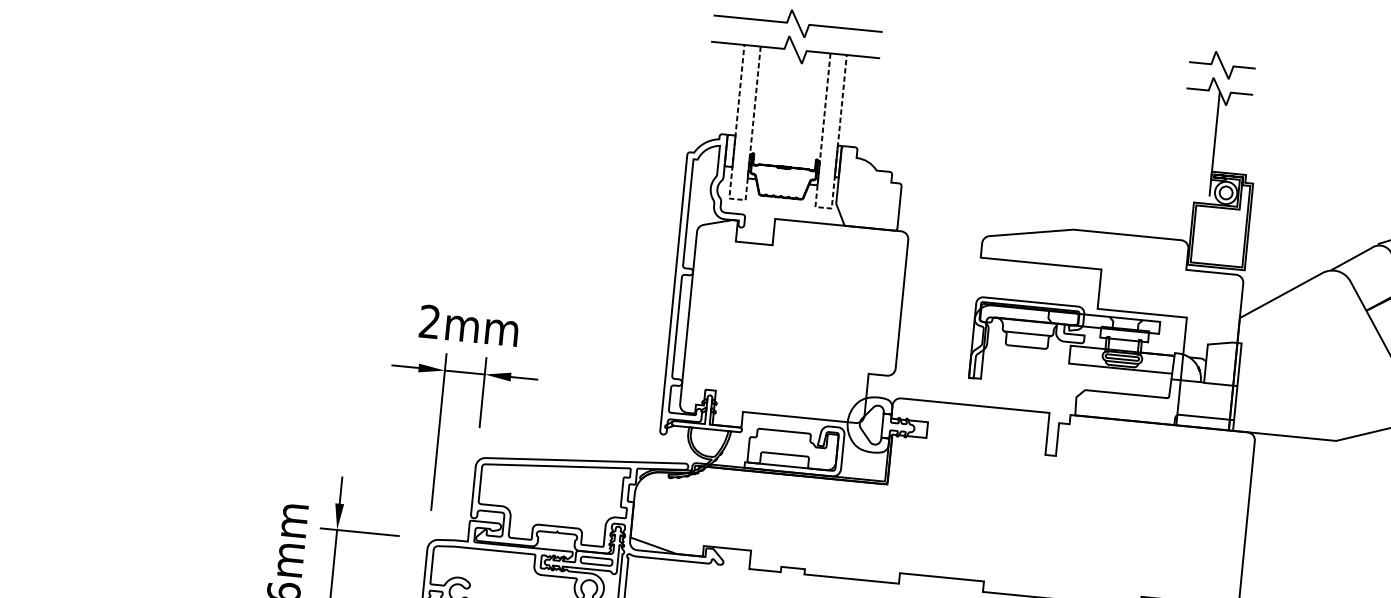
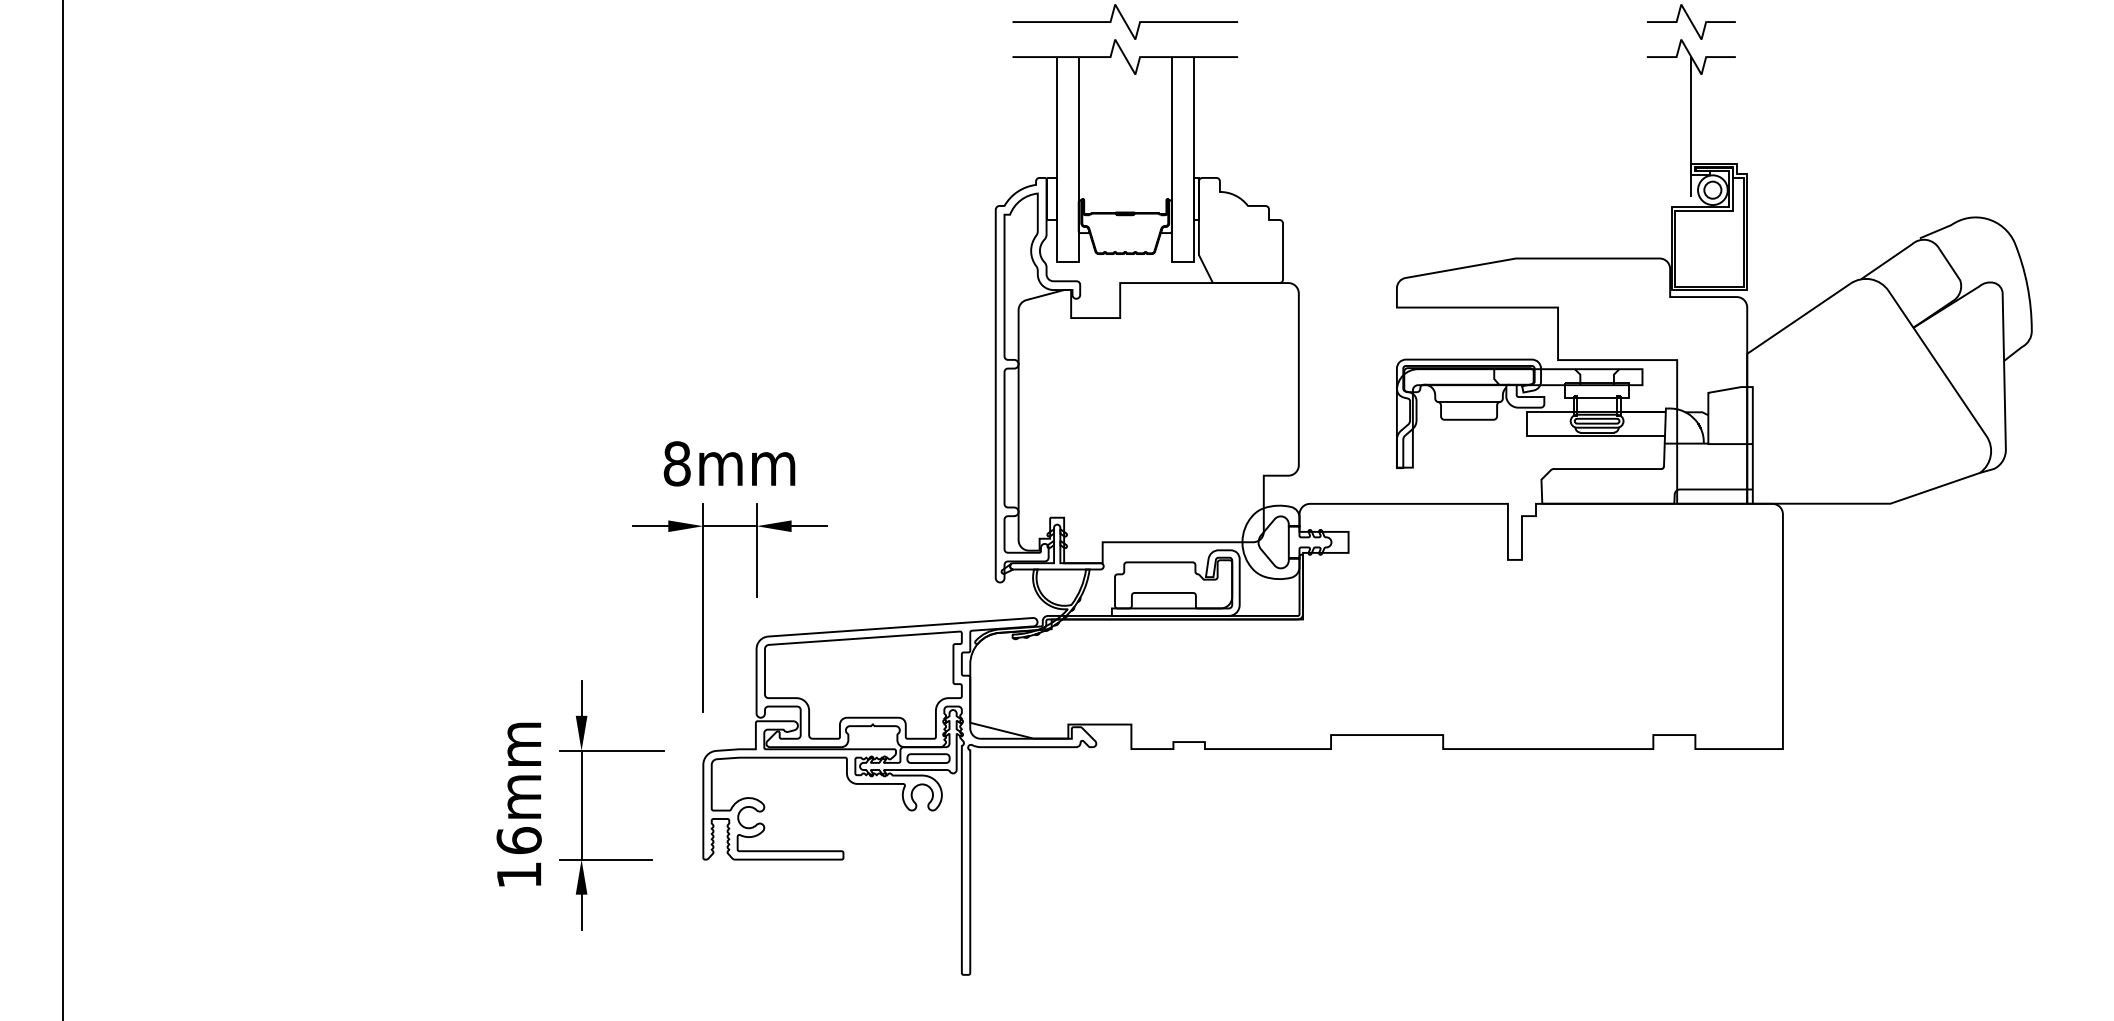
line: (737, 199) -> (1067, 262), dashed -> solid
line: (823, 208) -> (1182, 262), dashed -> solid
text: (429, 321) -> (676, 463), 2mm -> 8mm

